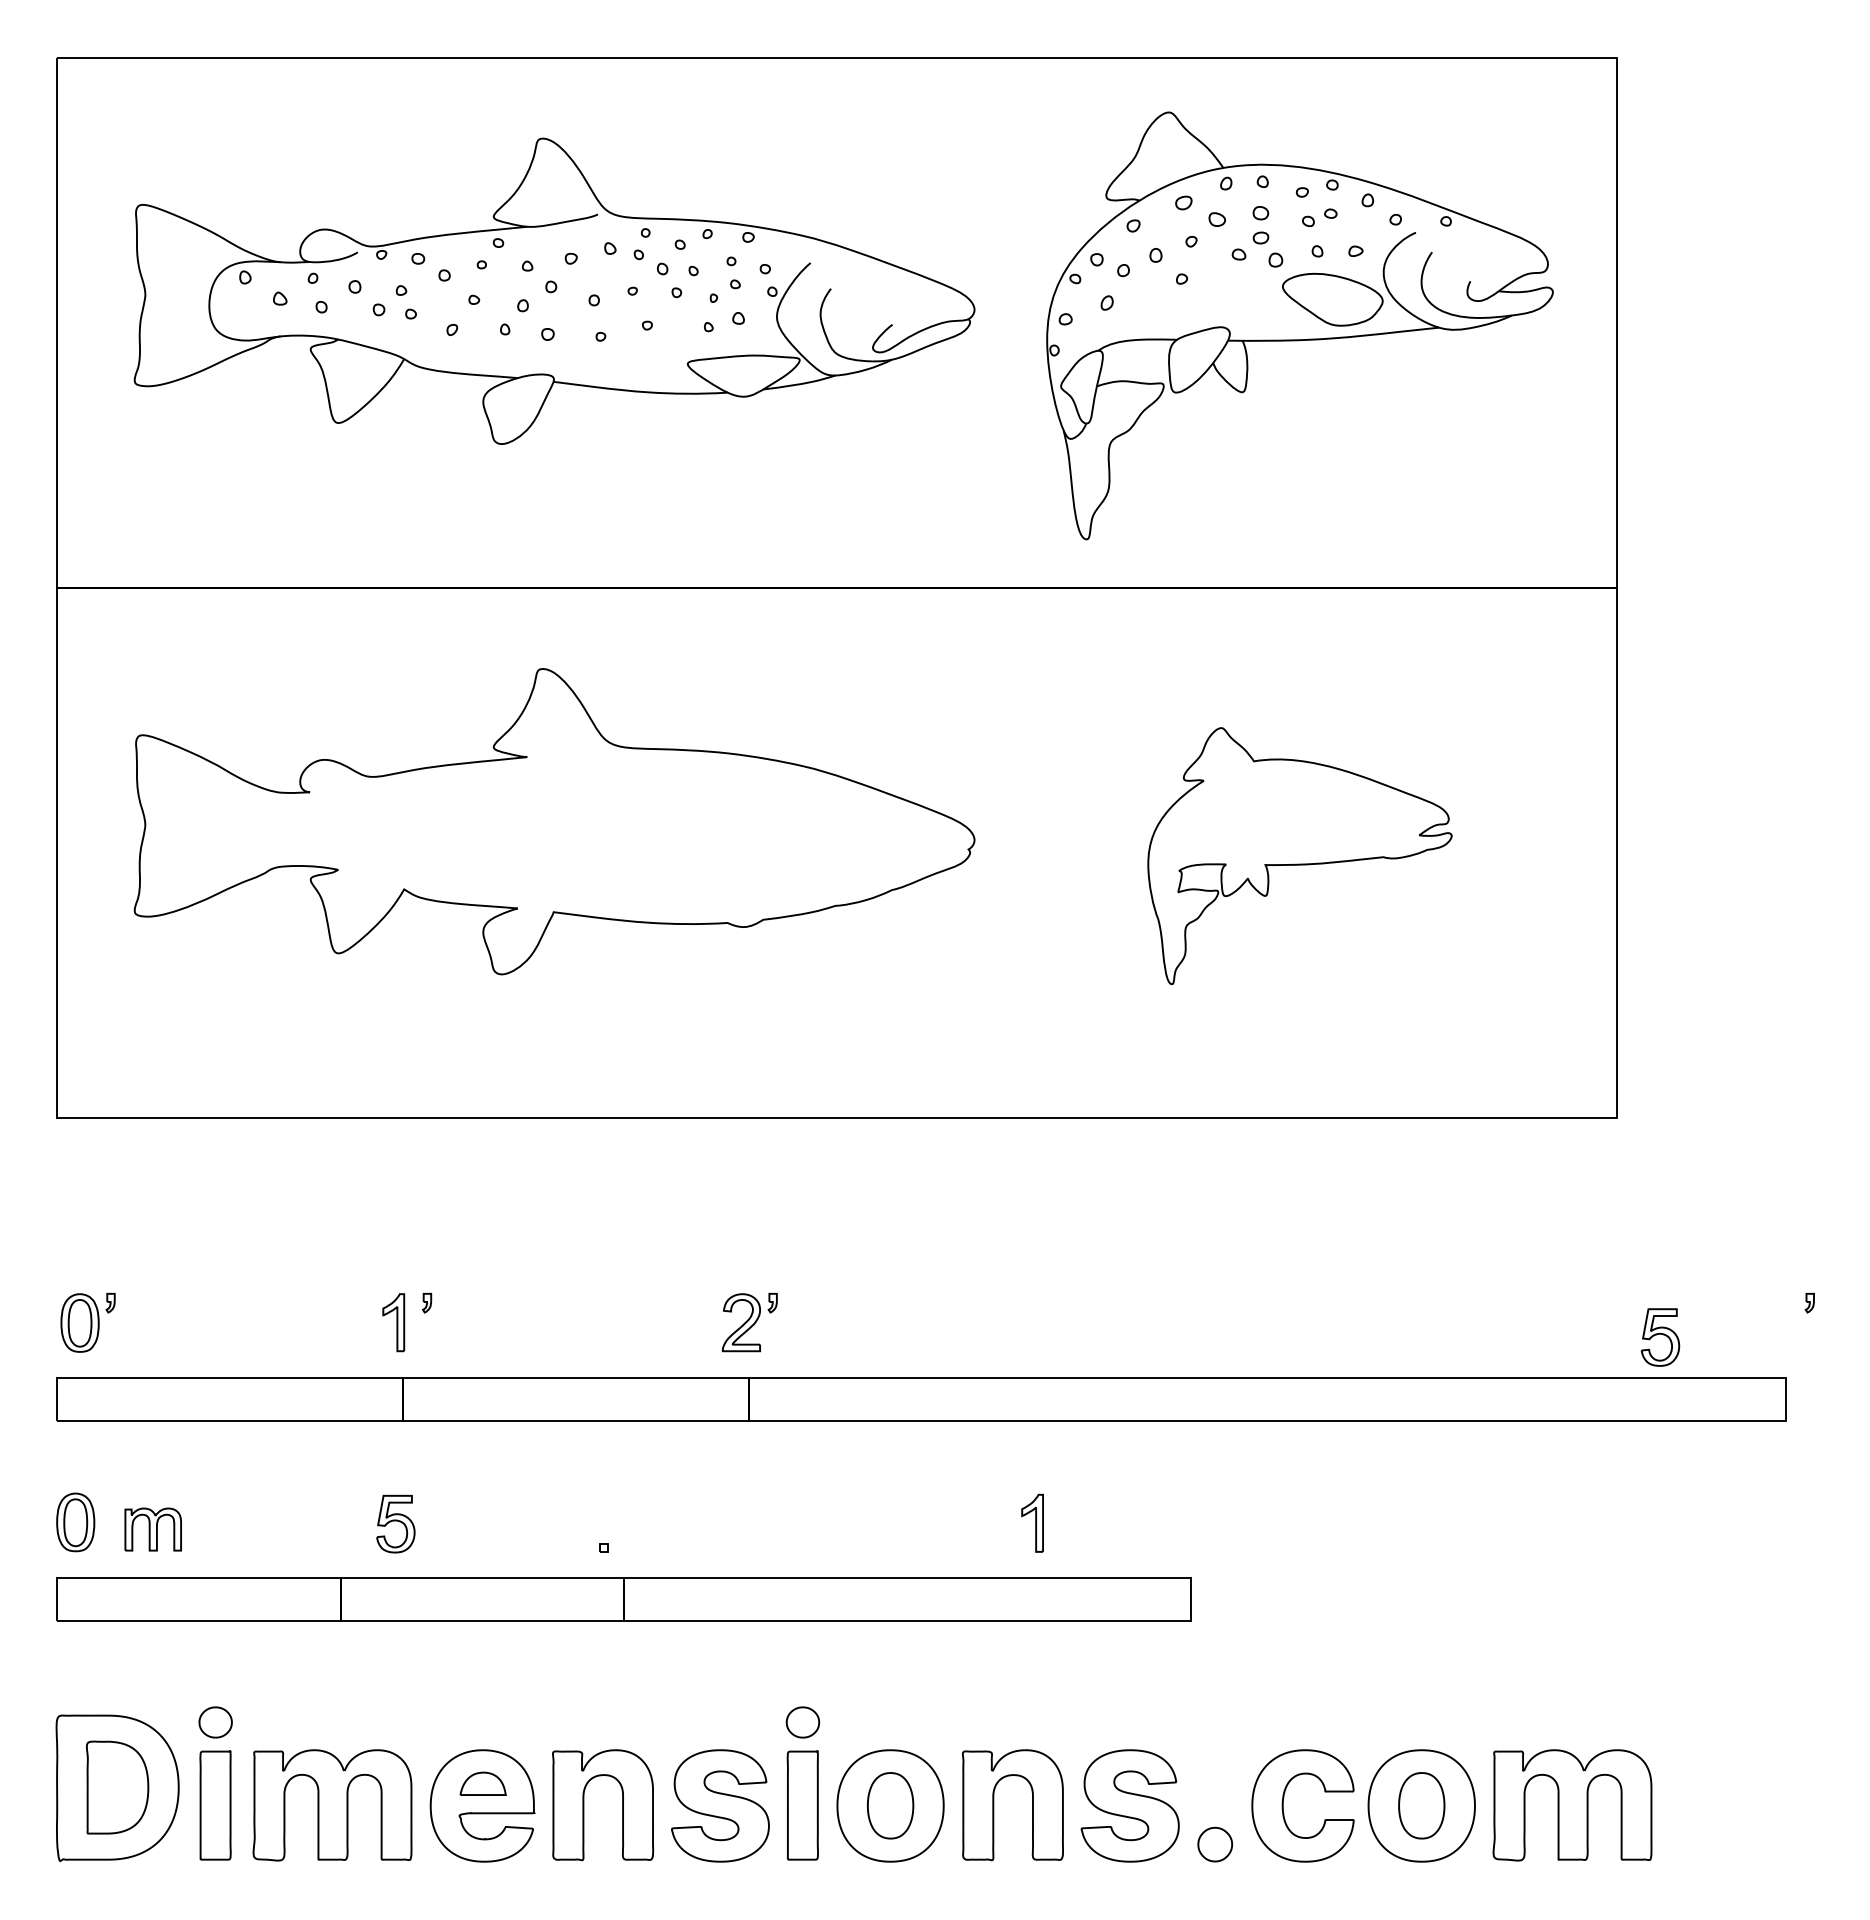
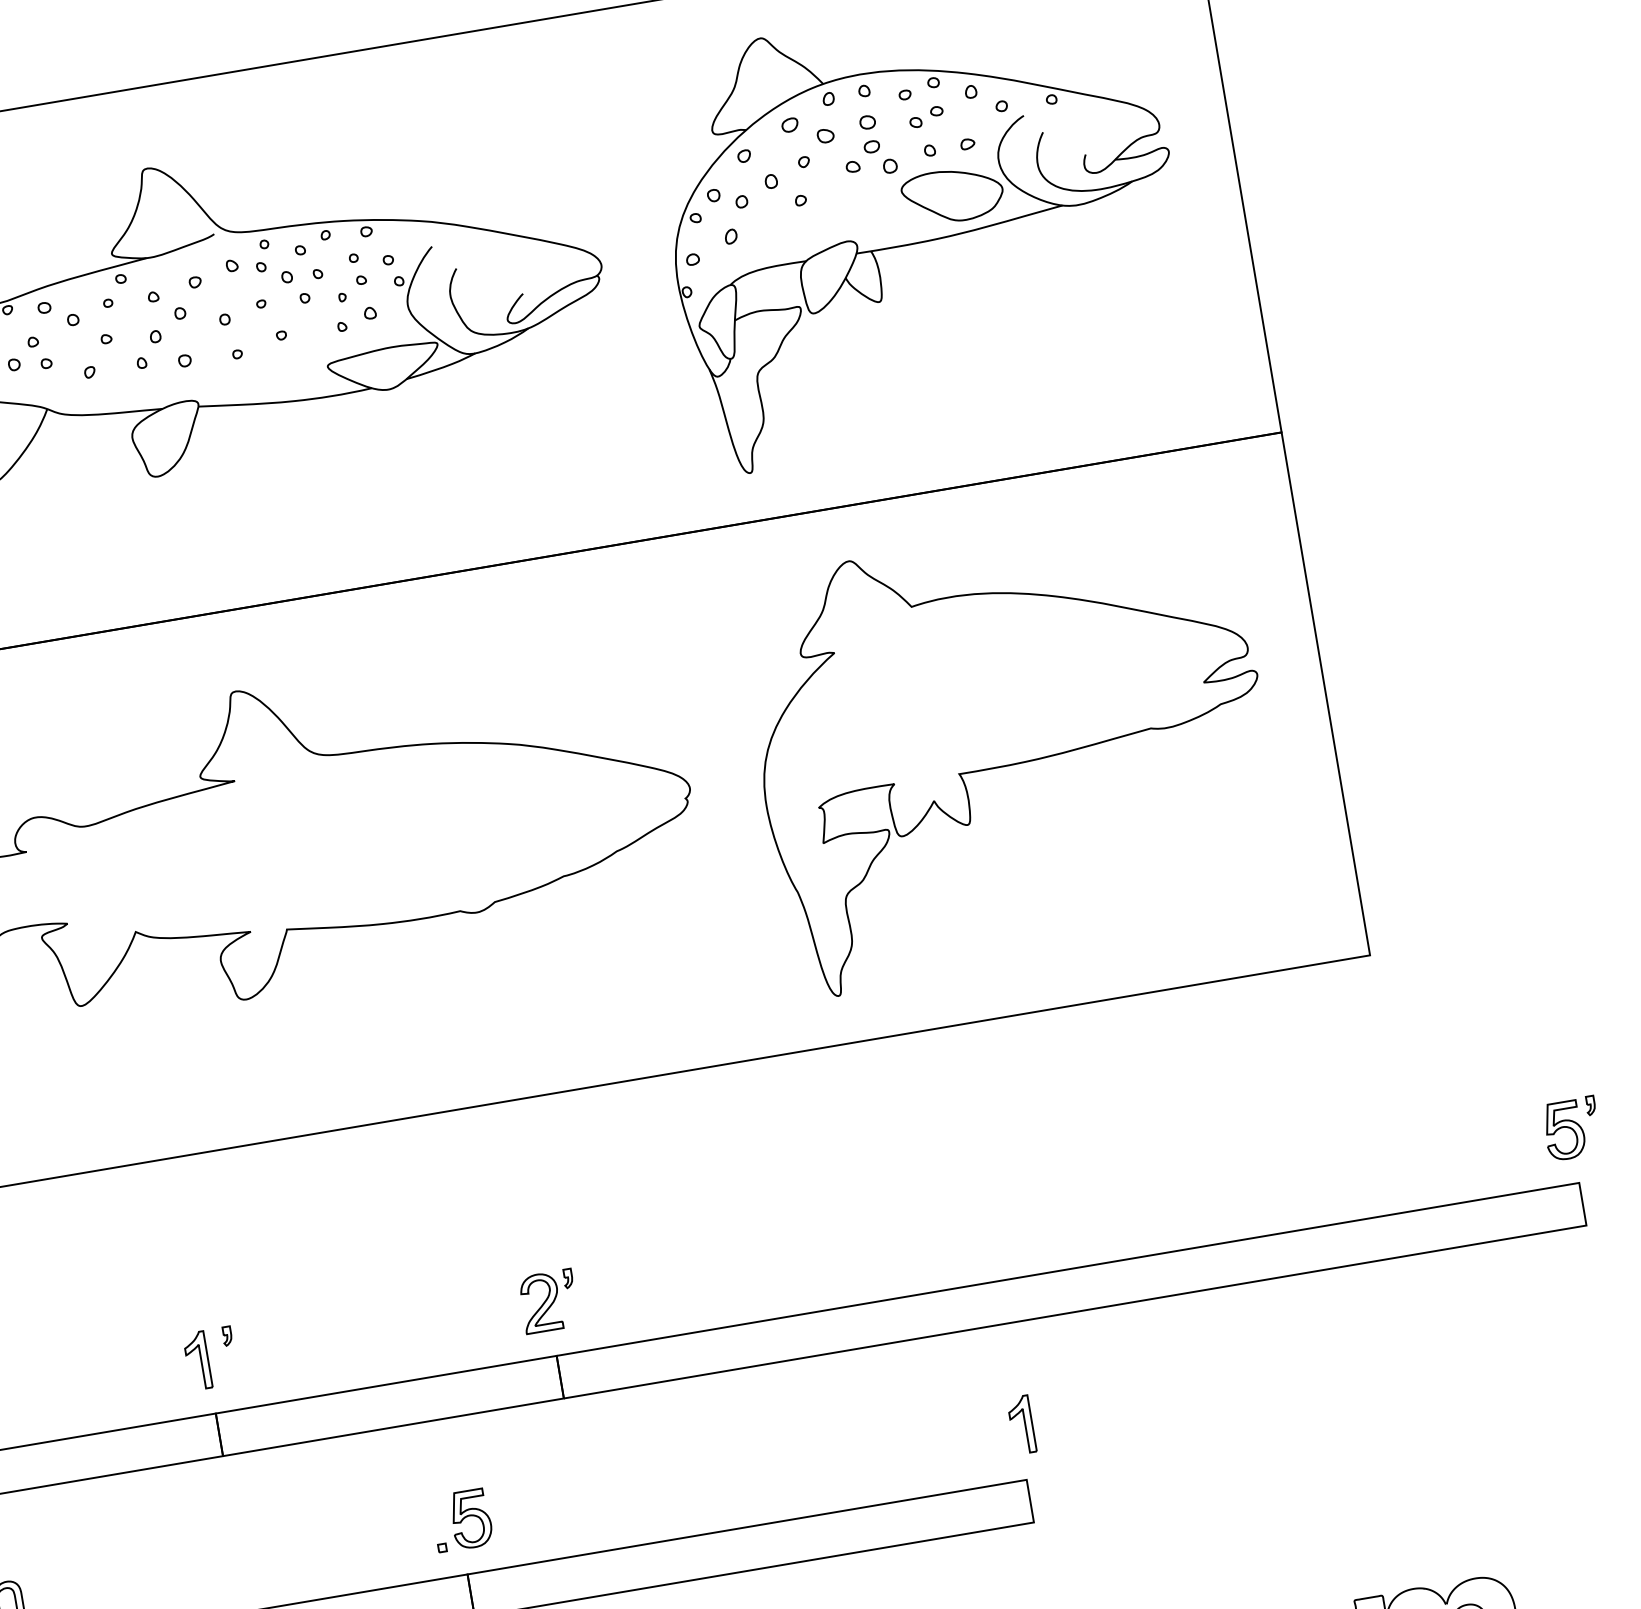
part: (1299, 855) -> (1012, 749), size x1.67
part: (1660, 1337) -> (1564, 1130), moved
part: (1032, 1522) -> (1021, 1424), moved
part: (395, 1524) -> (470, 1519), moved

